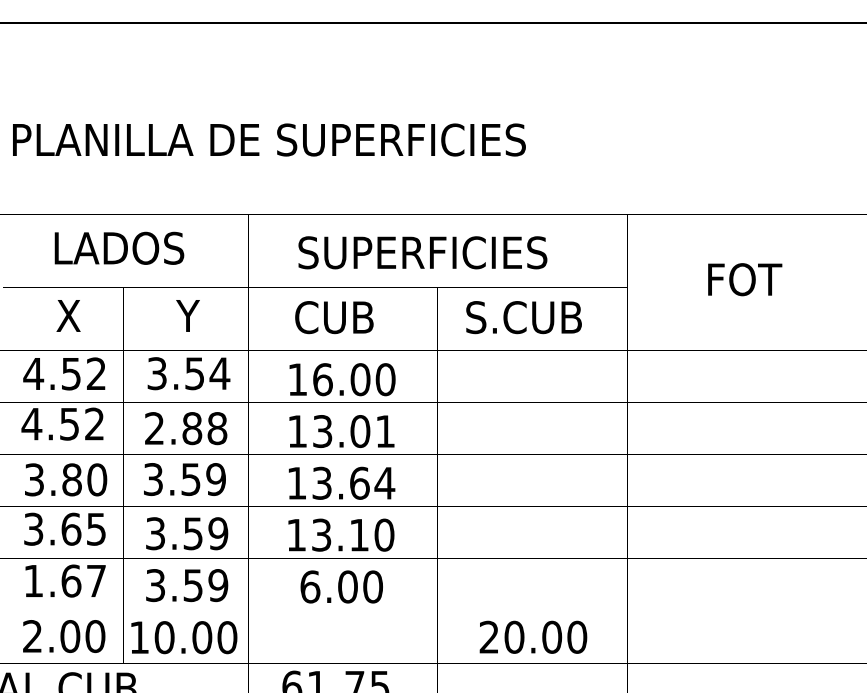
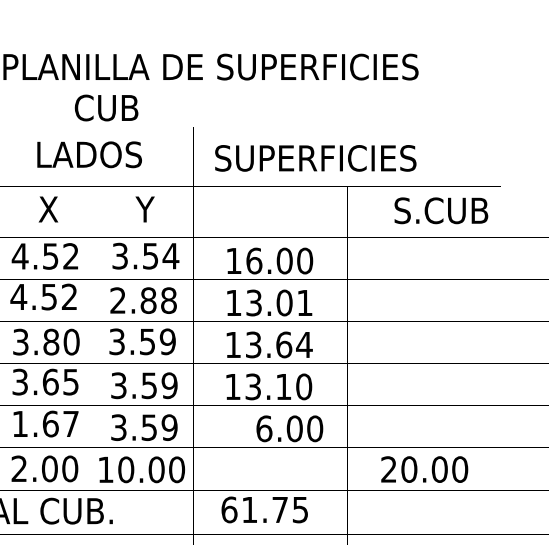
text: (422, 252) -> (315, 158), moved
text: (334, 317) -> (106, 107), moved
text: (523, 317) -> (440, 210), moved
text: (341, 586) -> (289, 428), moved

